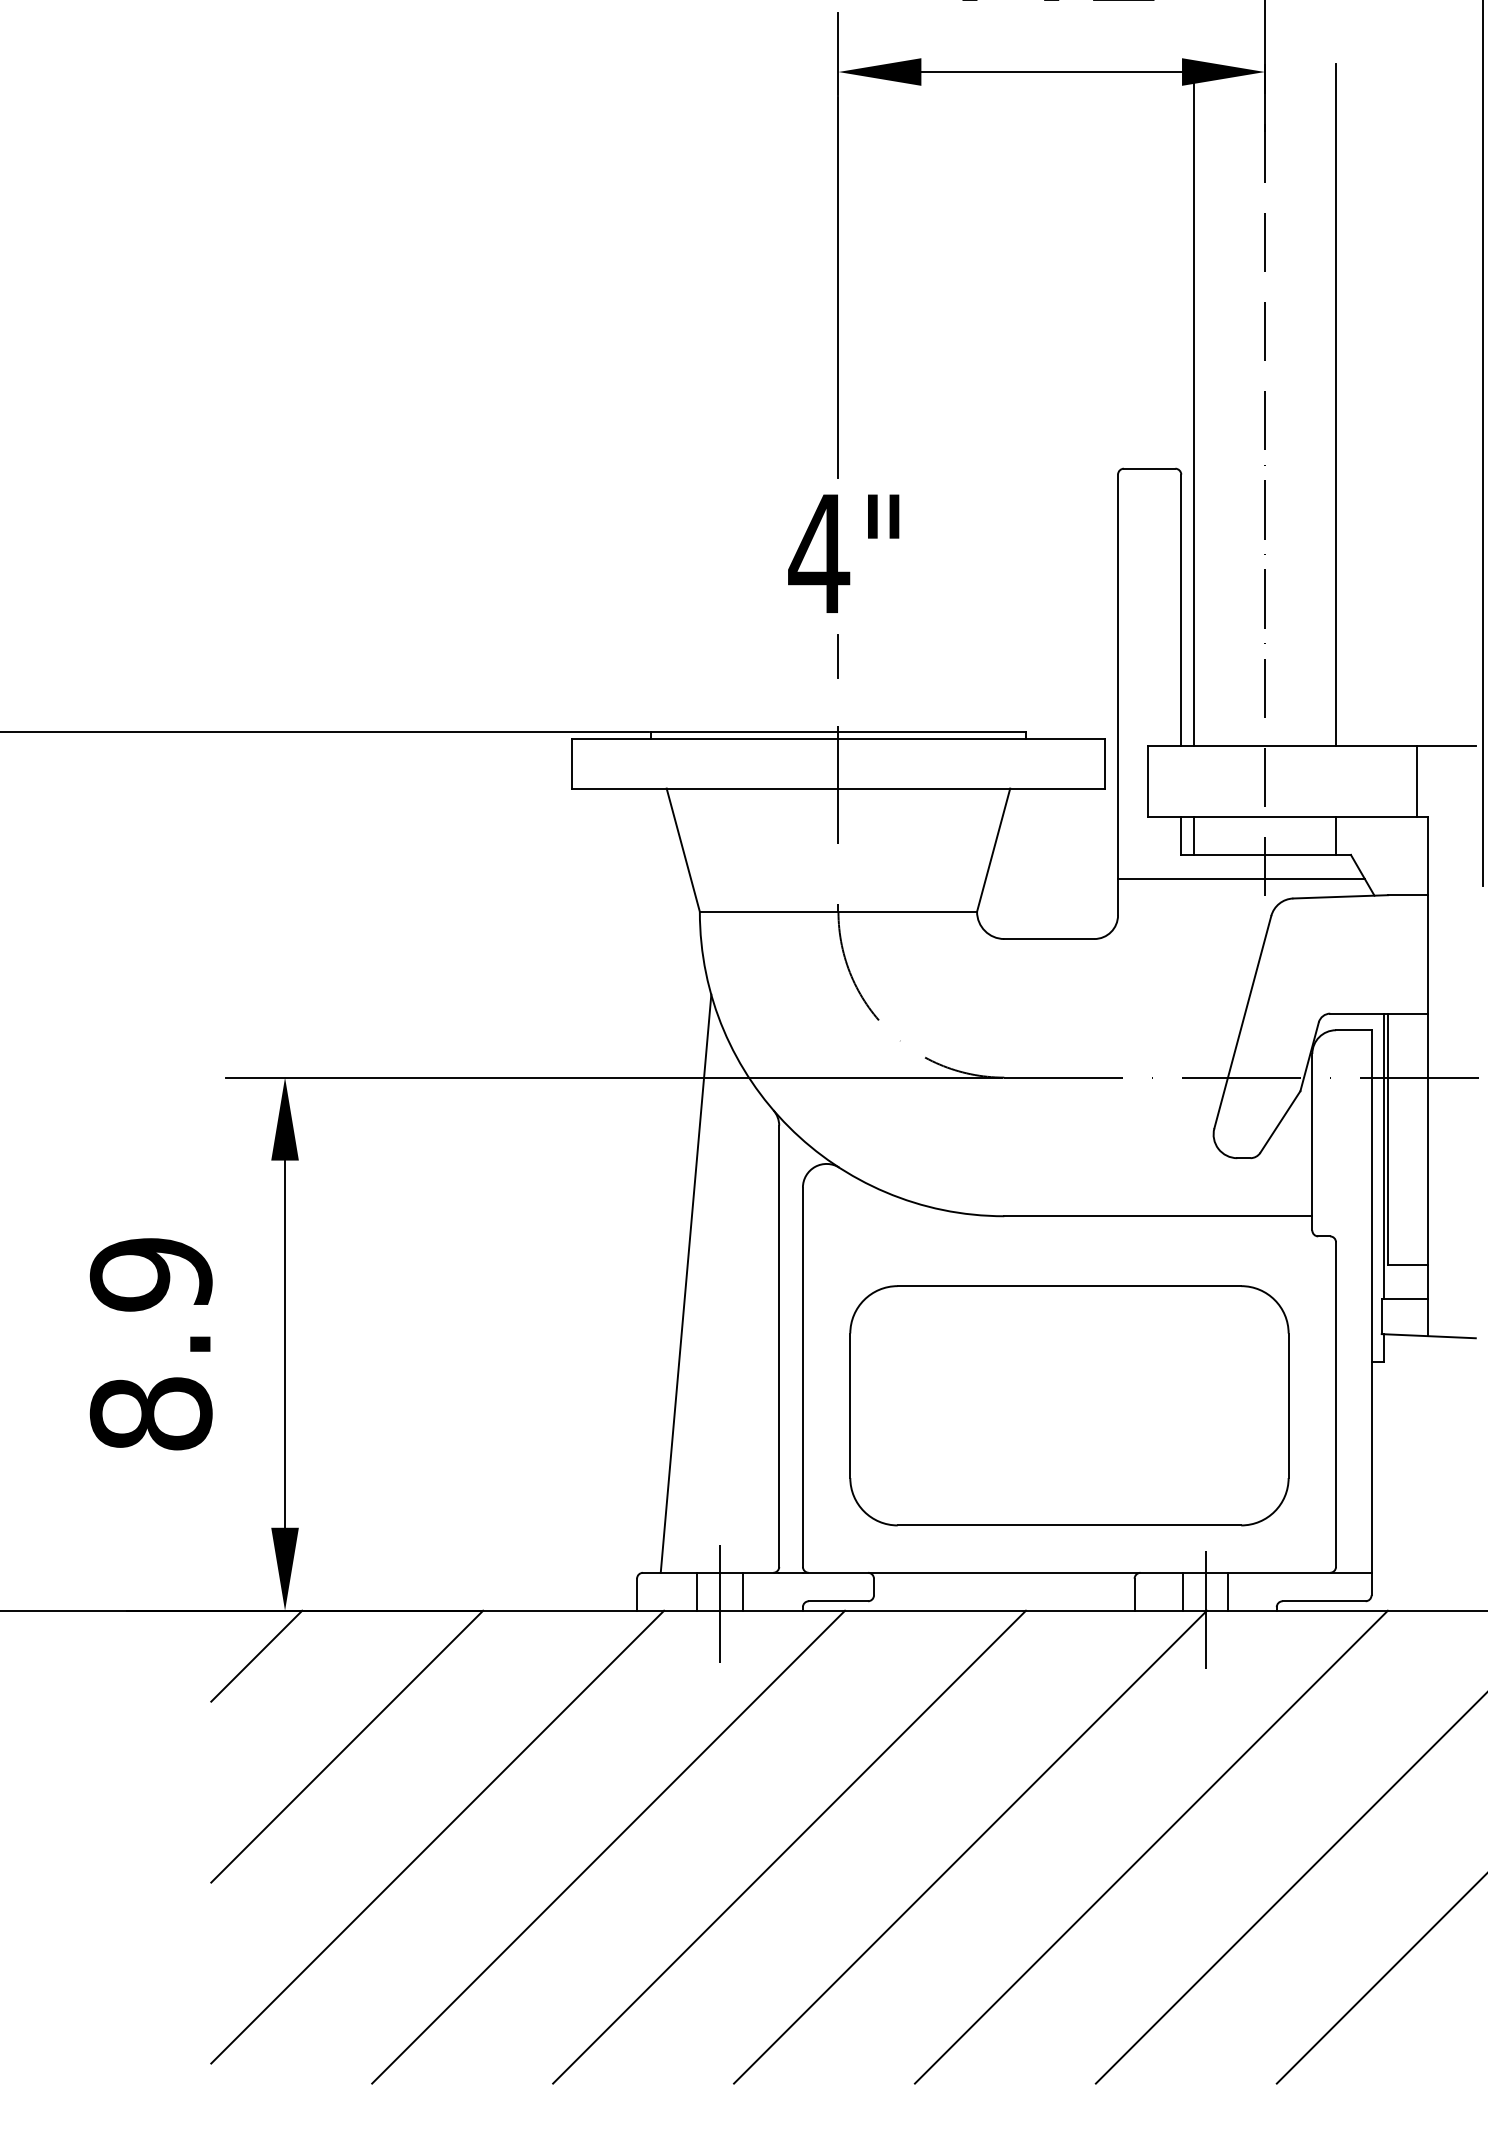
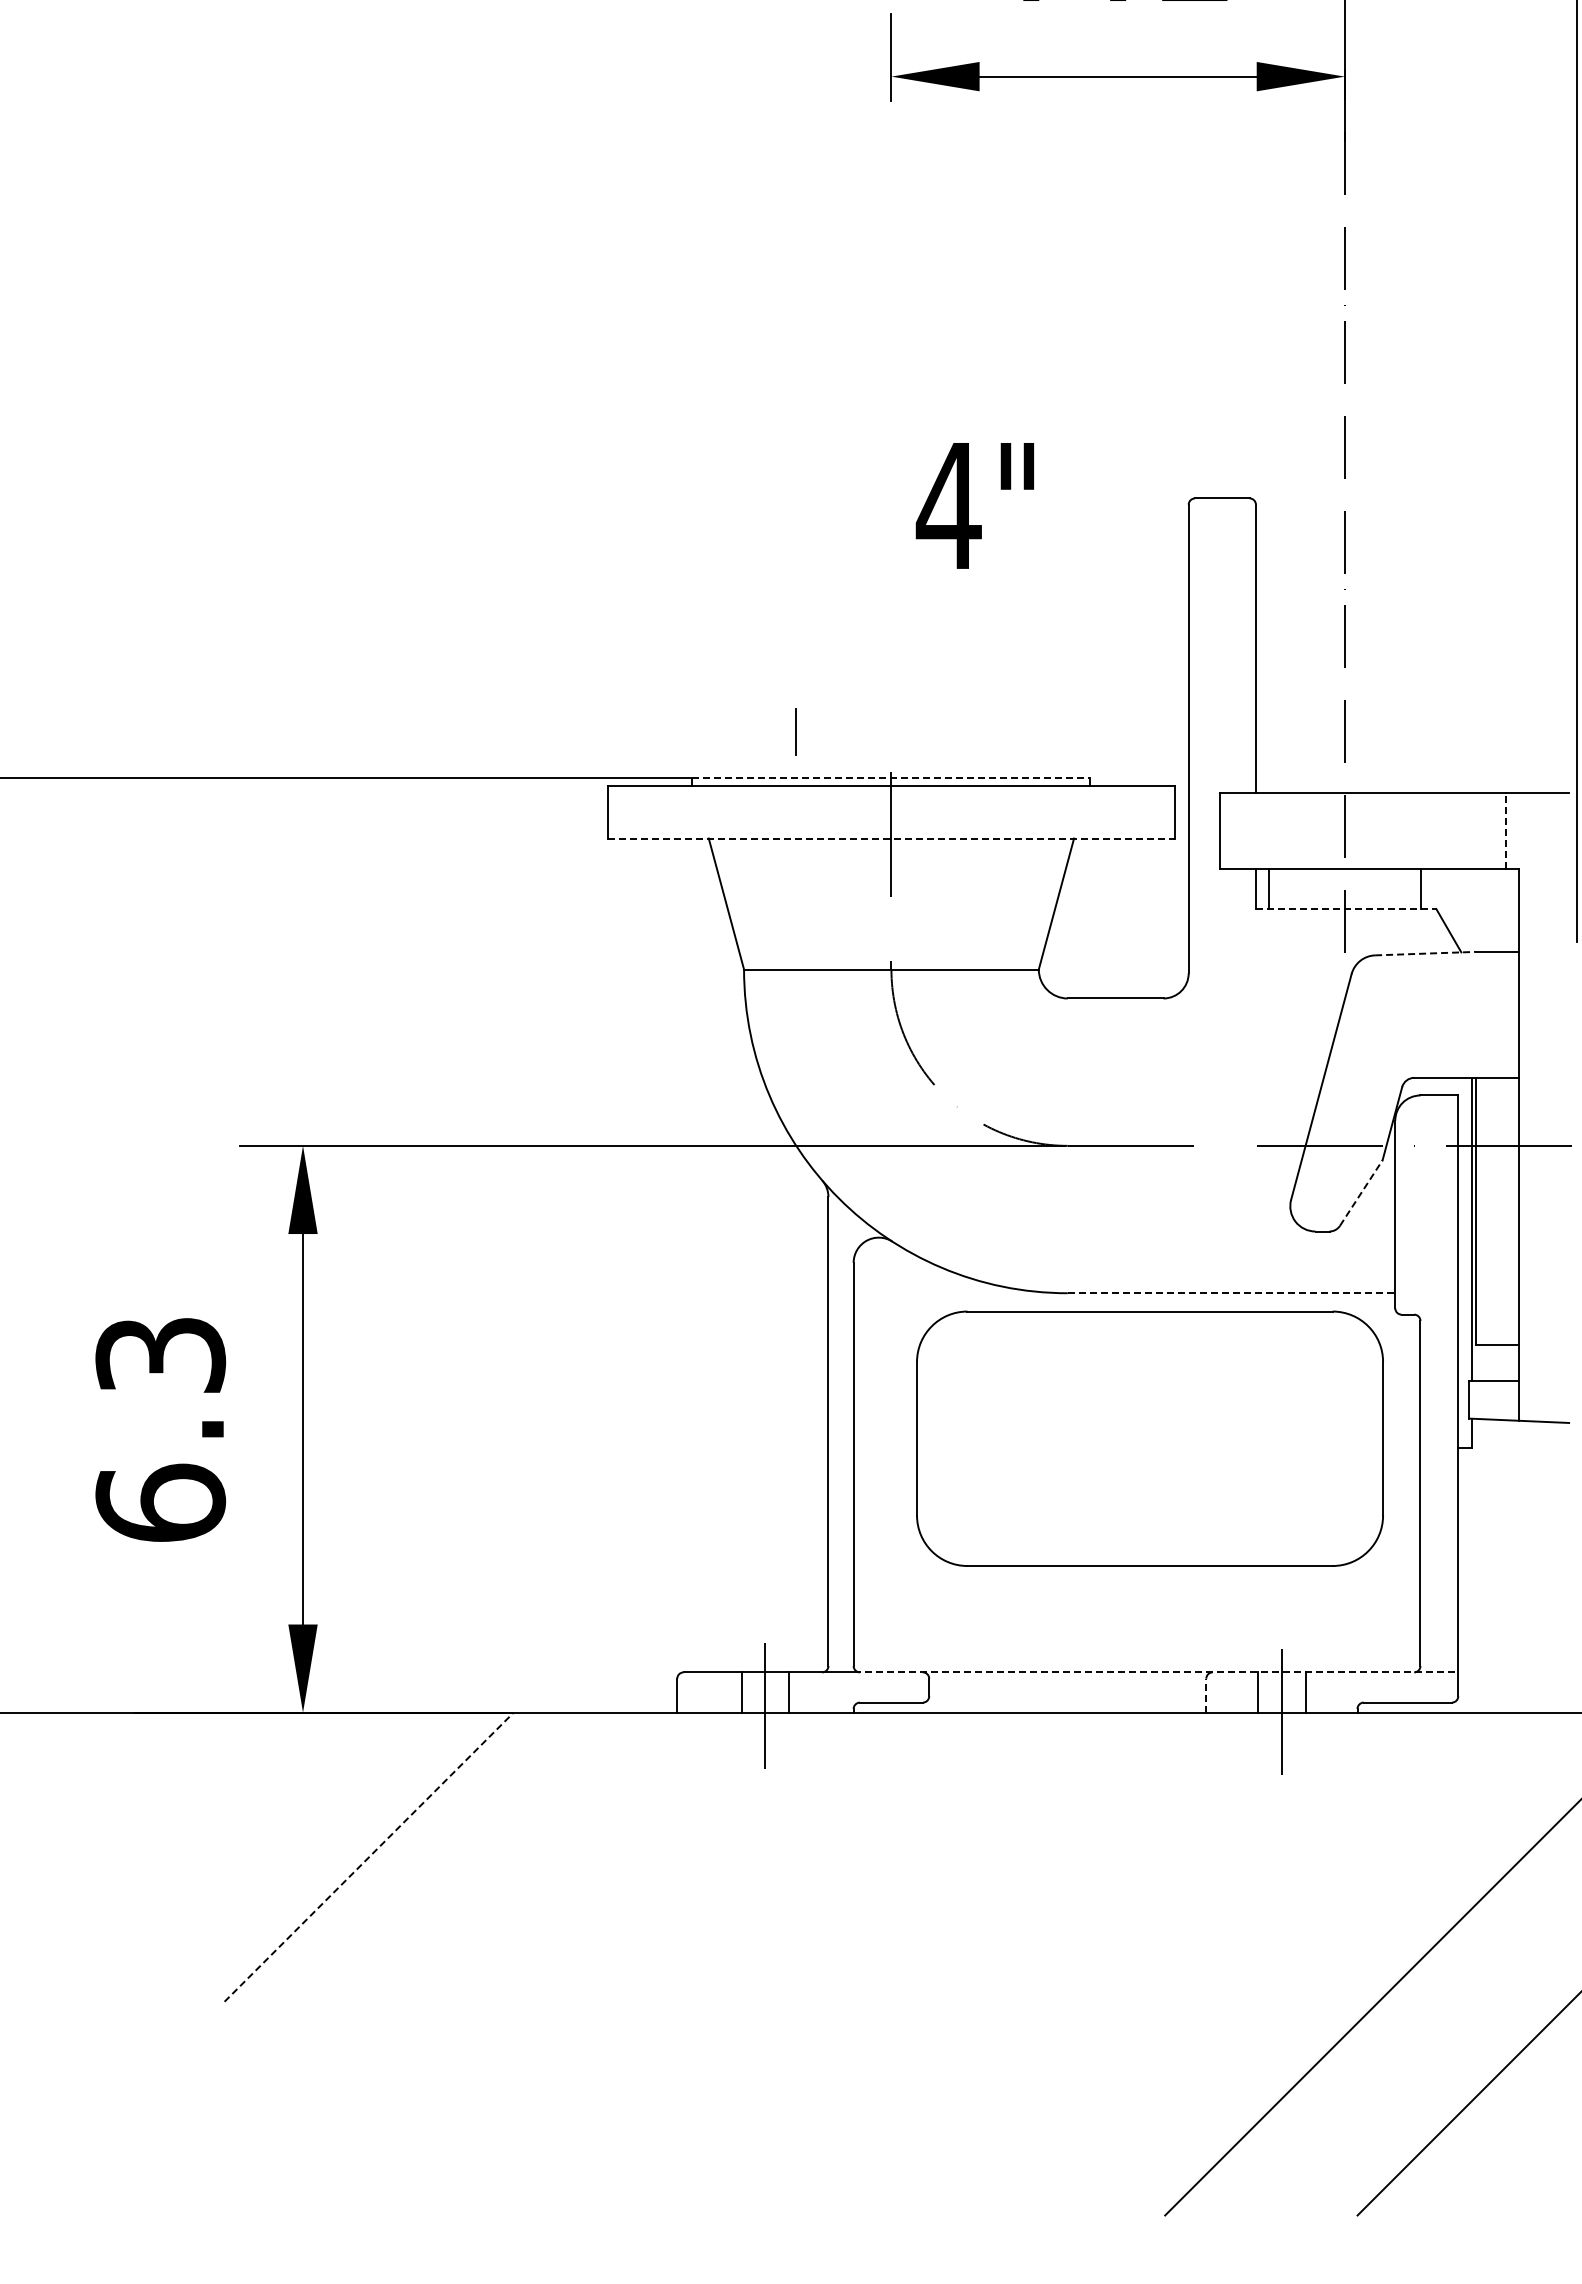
line: (838, 287) -> (891, 305), removed
line: (1193, 404) -> (1268, 430), removed
line: (1336, 404) -> (1420, 430), removed
text: (843, 553) -> (974, 505), moved
line: (837, 655) -> (795, 731), moved
line: (838, 732) -> (891, 778), solid -> dashed
line: (1416, 781) -> (1506, 830), solid -> dashed
line: (838, 788) -> (891, 838), solid -> dashed
line: (1266, 855) -> (1346, 909), solid -> dashed
line: (1241, 878) -> (1319, 934), removed
line: (1340, 896) -> (1425, 953), solid -> dashed
line: (1280, 1121) -> (1361, 1192), solid -> dashed
line: (1158, 1216) -> (1231, 1293), solid -> dashed
line: (686, 1283) -> (729, 1364), removed
text: (151, 1344) -> (160, 1429), 8.9 -> 6.3
part: (1068, 1405) -> (1149, 1438), moved
line: (1087, 1572) -> (1156, 1672), solid -> dashed
line: (1134, 1594) -> (1206, 1695), solid -> dashed
line: (256, 1655) -> (272, 1760), removed
line: (347, 1745) -> (369, 1856), solid -> dashed
line: (437, 1837) -> (465, 1953), removed
line: (608, 1846) -> (646, 1963), removed
line: (789, 1846) -> (839, 1963), removed
line: (970, 1846) -> (1031, 1963), removed
line: (1150, 1846) -> (1223, 1963), removed

